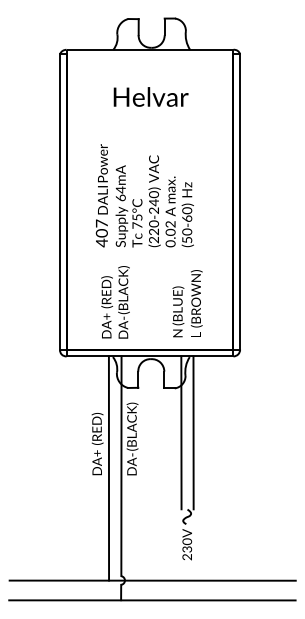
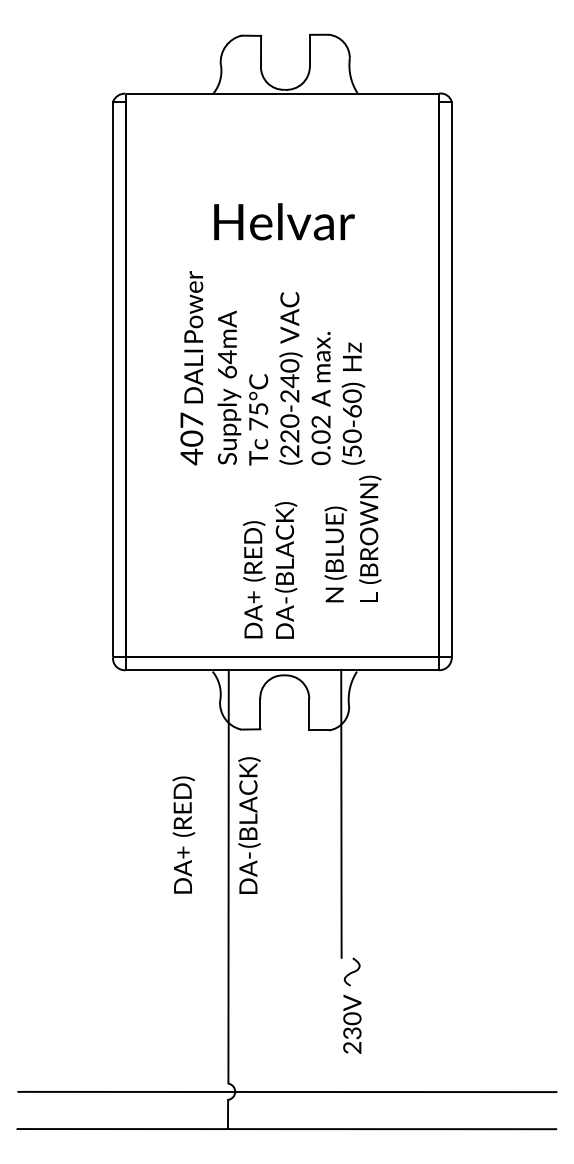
text: (150, 96) -> (283, 220), moved
text: (115, 302) -> (270, 570), moved
text: (187, 303) -> (352, 538), moved
line: (193, 432) -> (364, 813), removed
line: (108, 468) -> (204, 881), removed

